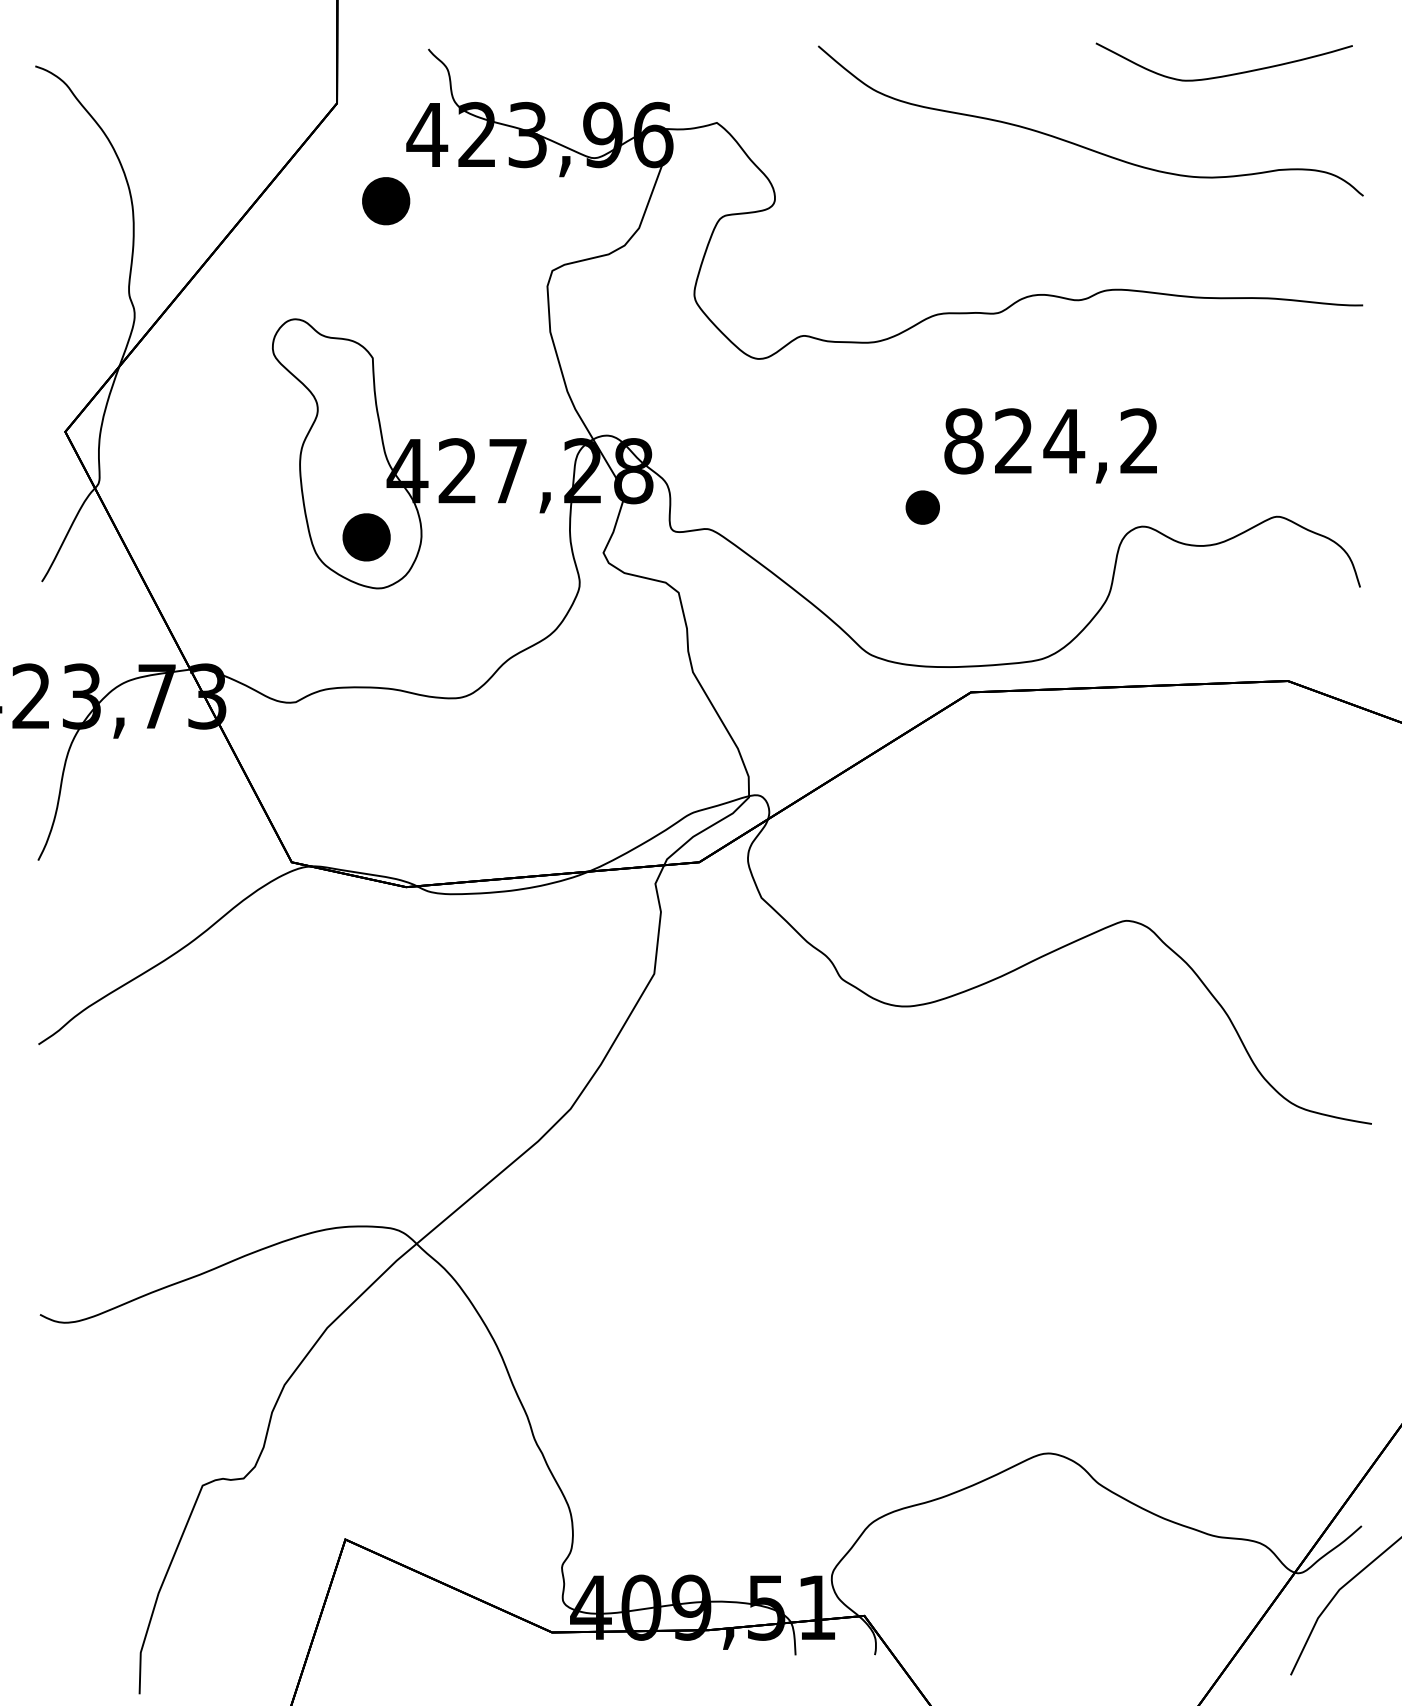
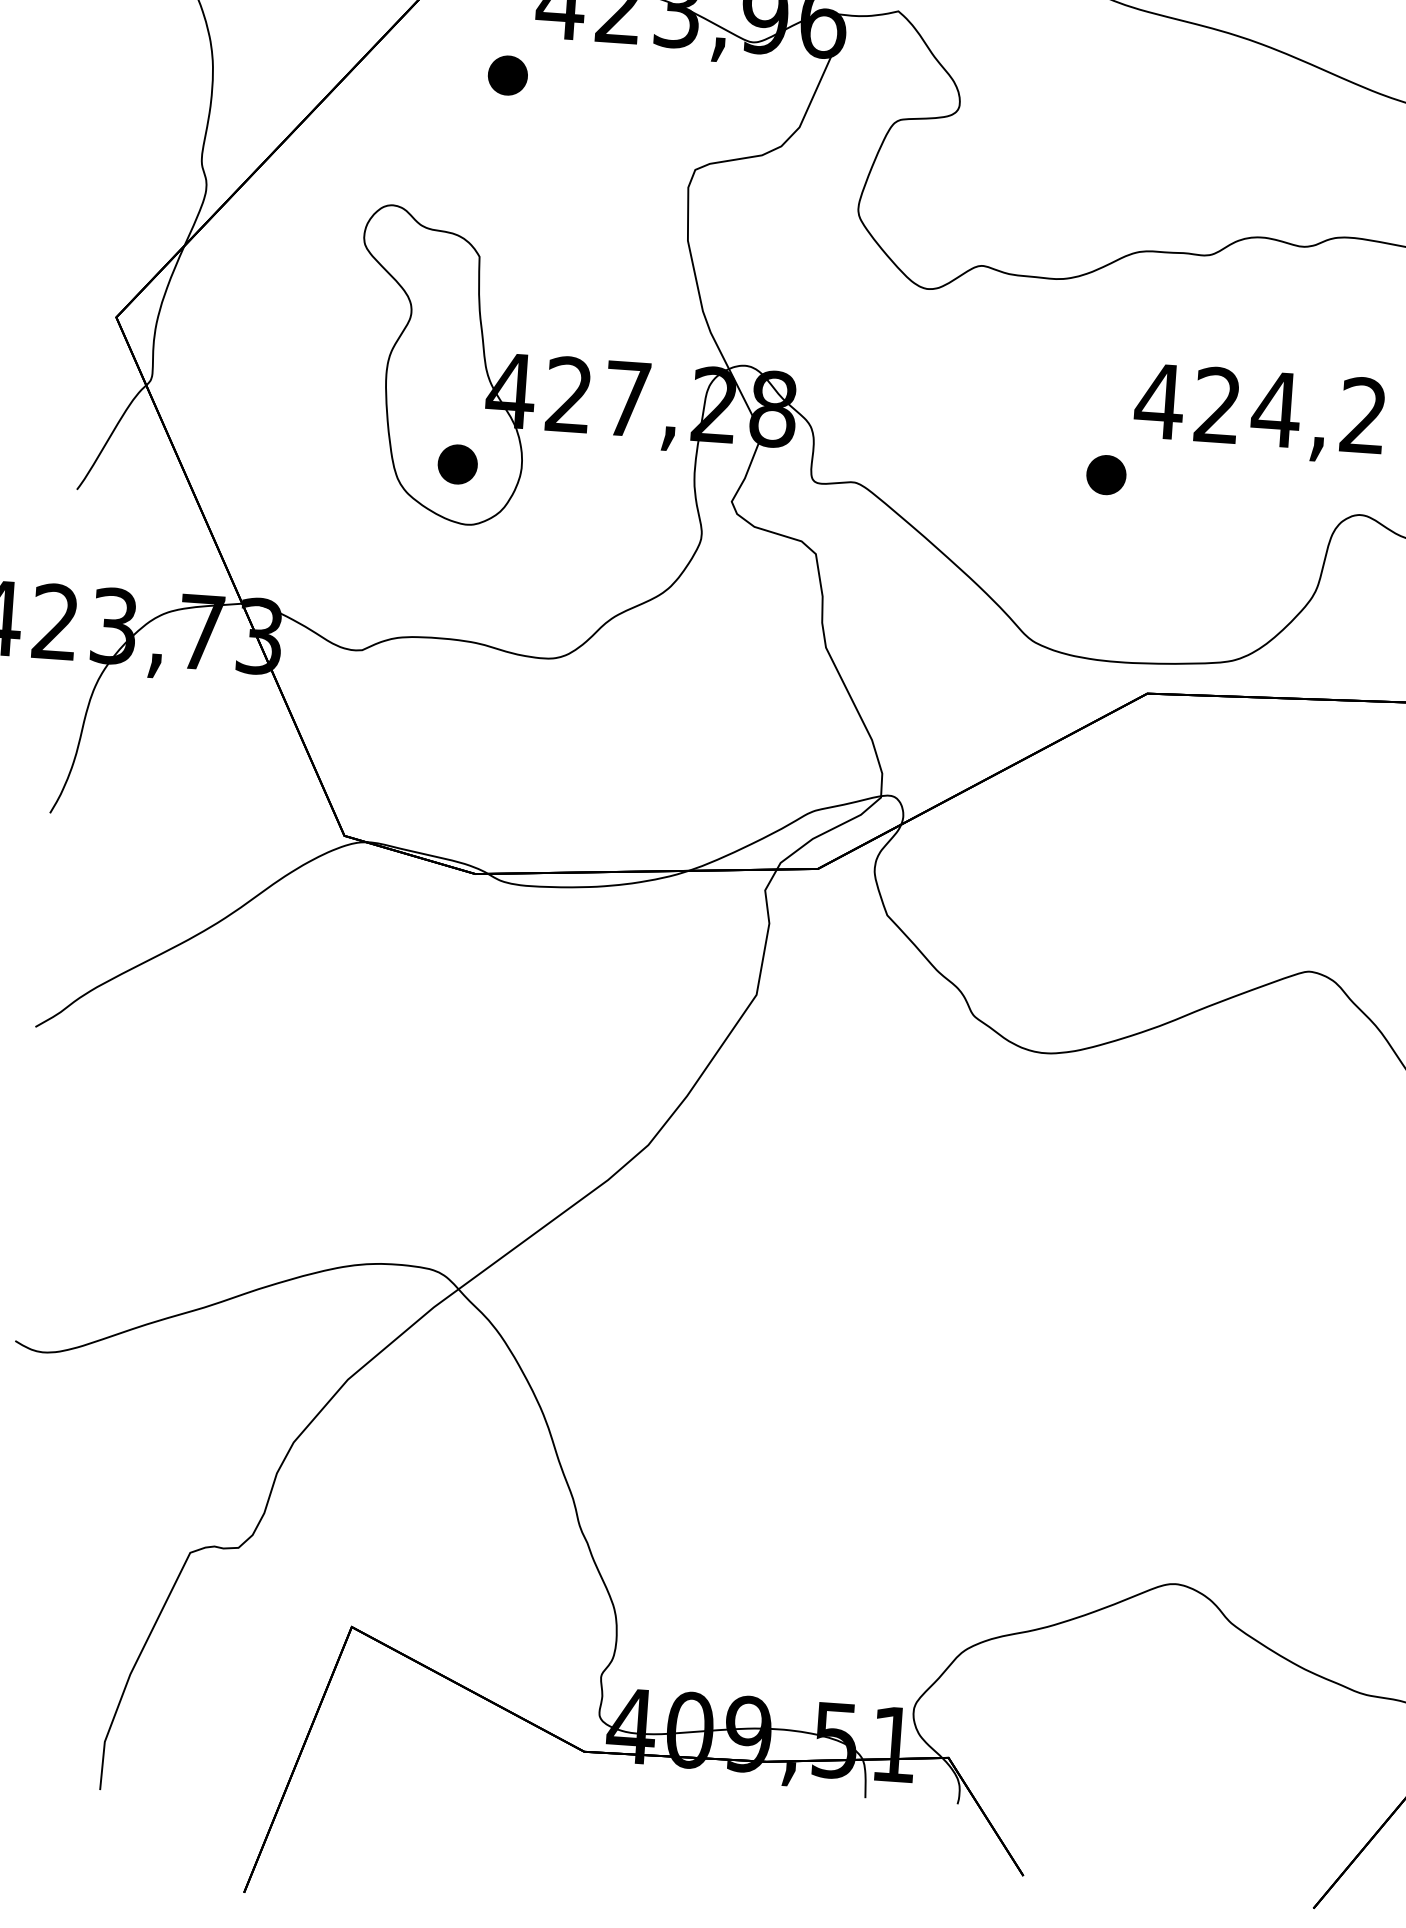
part: (386, 201) -> (508, 75), size x0.71
text: (963, 441) -> (1159, 401), 824,2 -> 424,2
part: (366, 537) -> (457, 464), size x0.71

